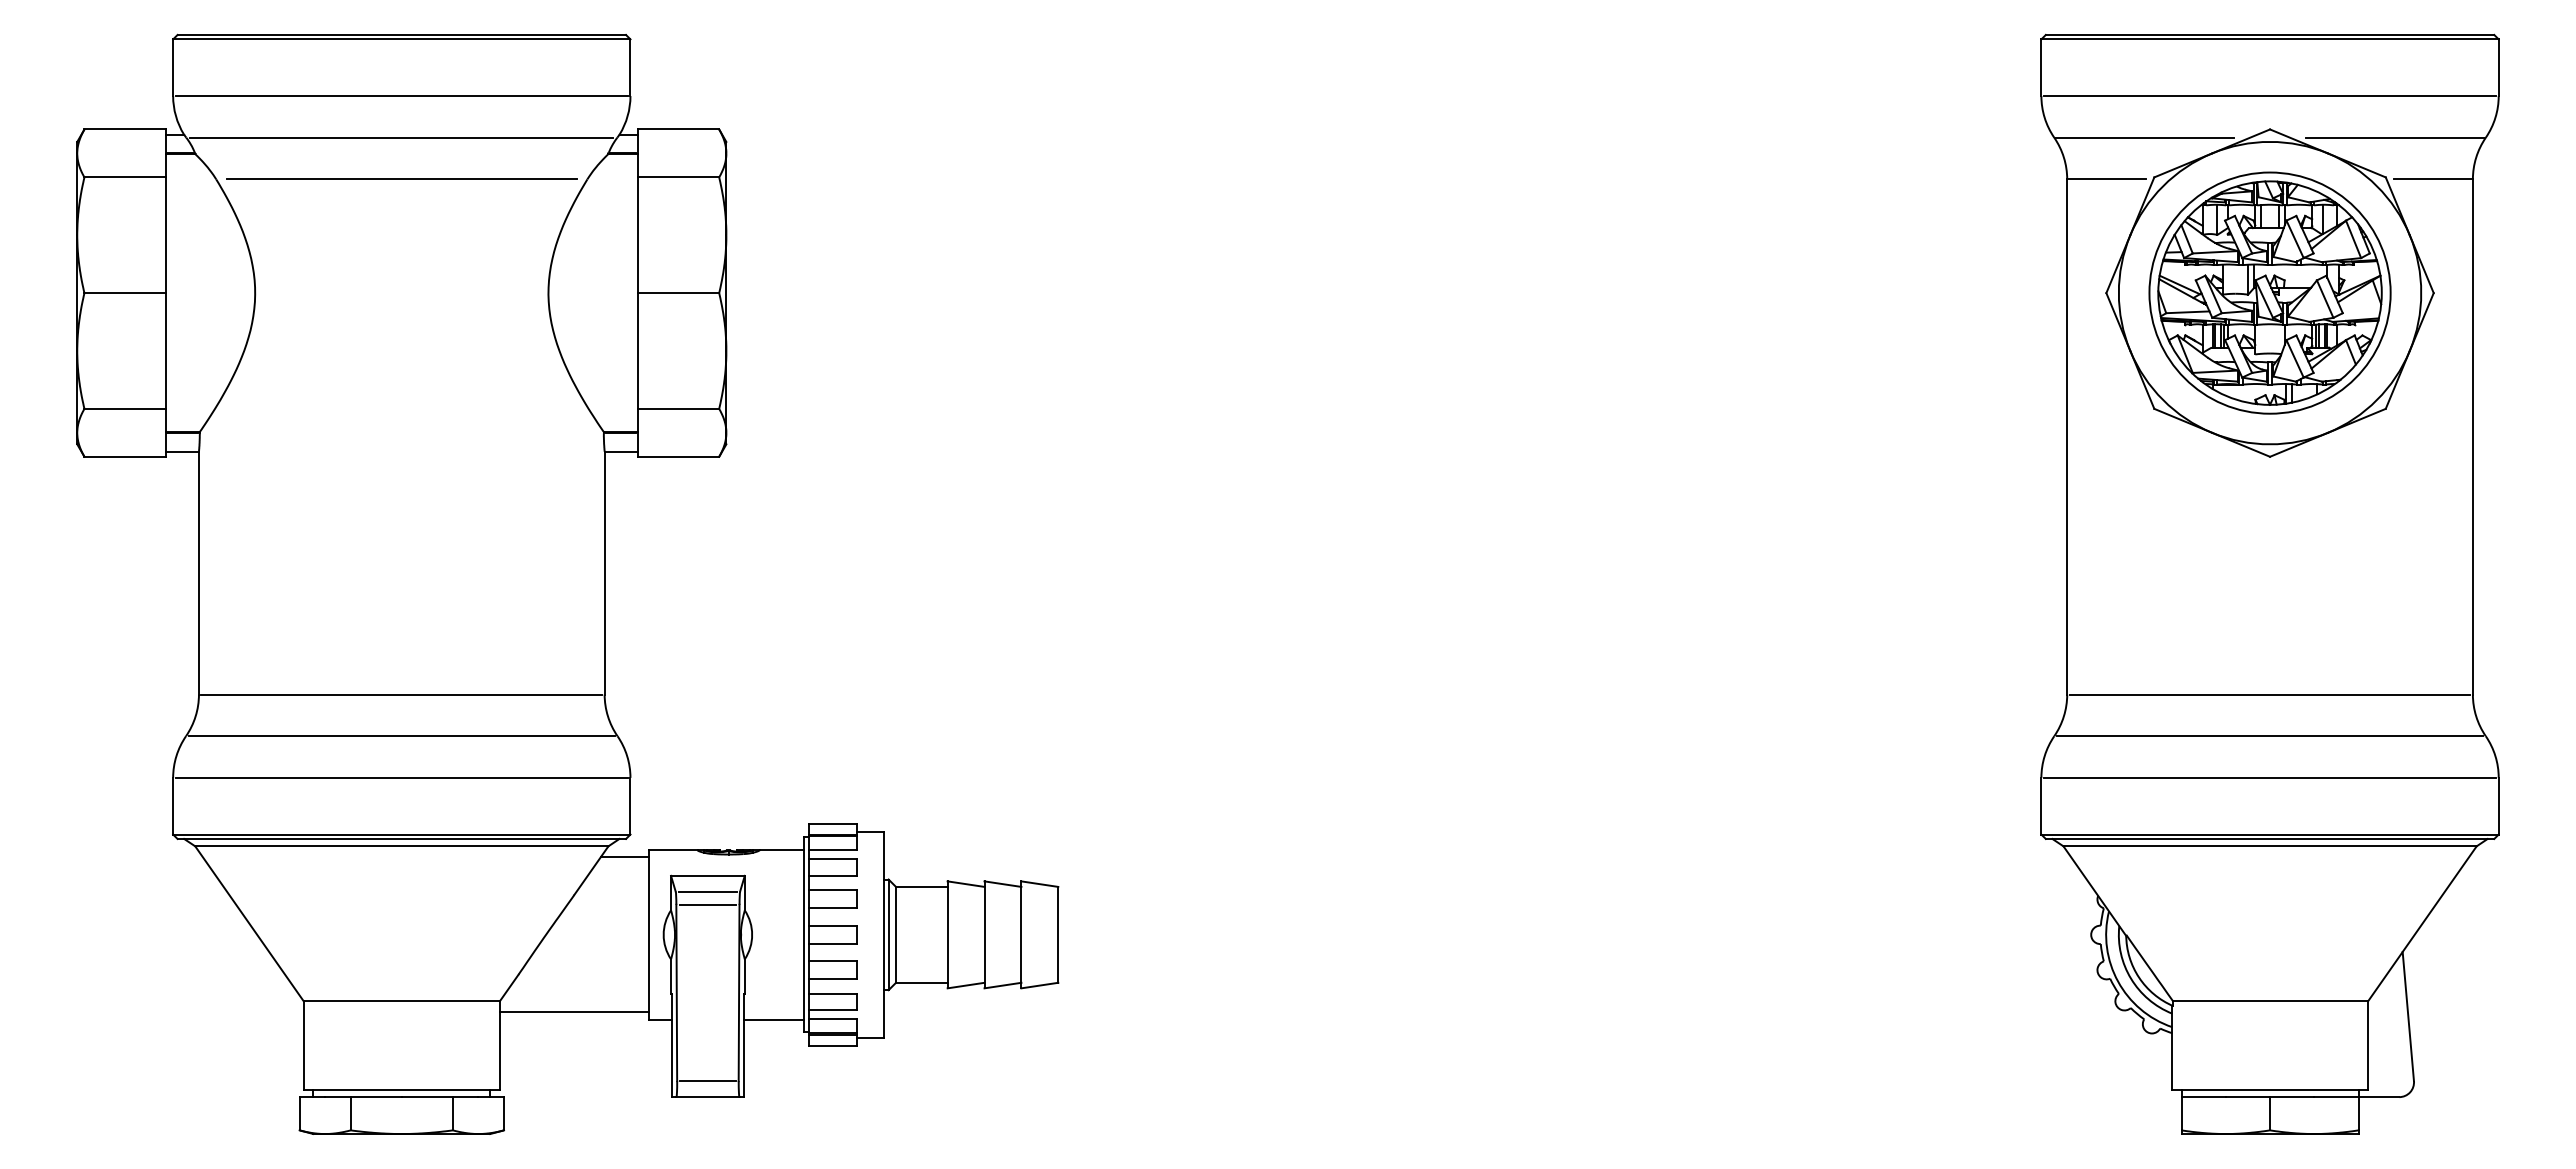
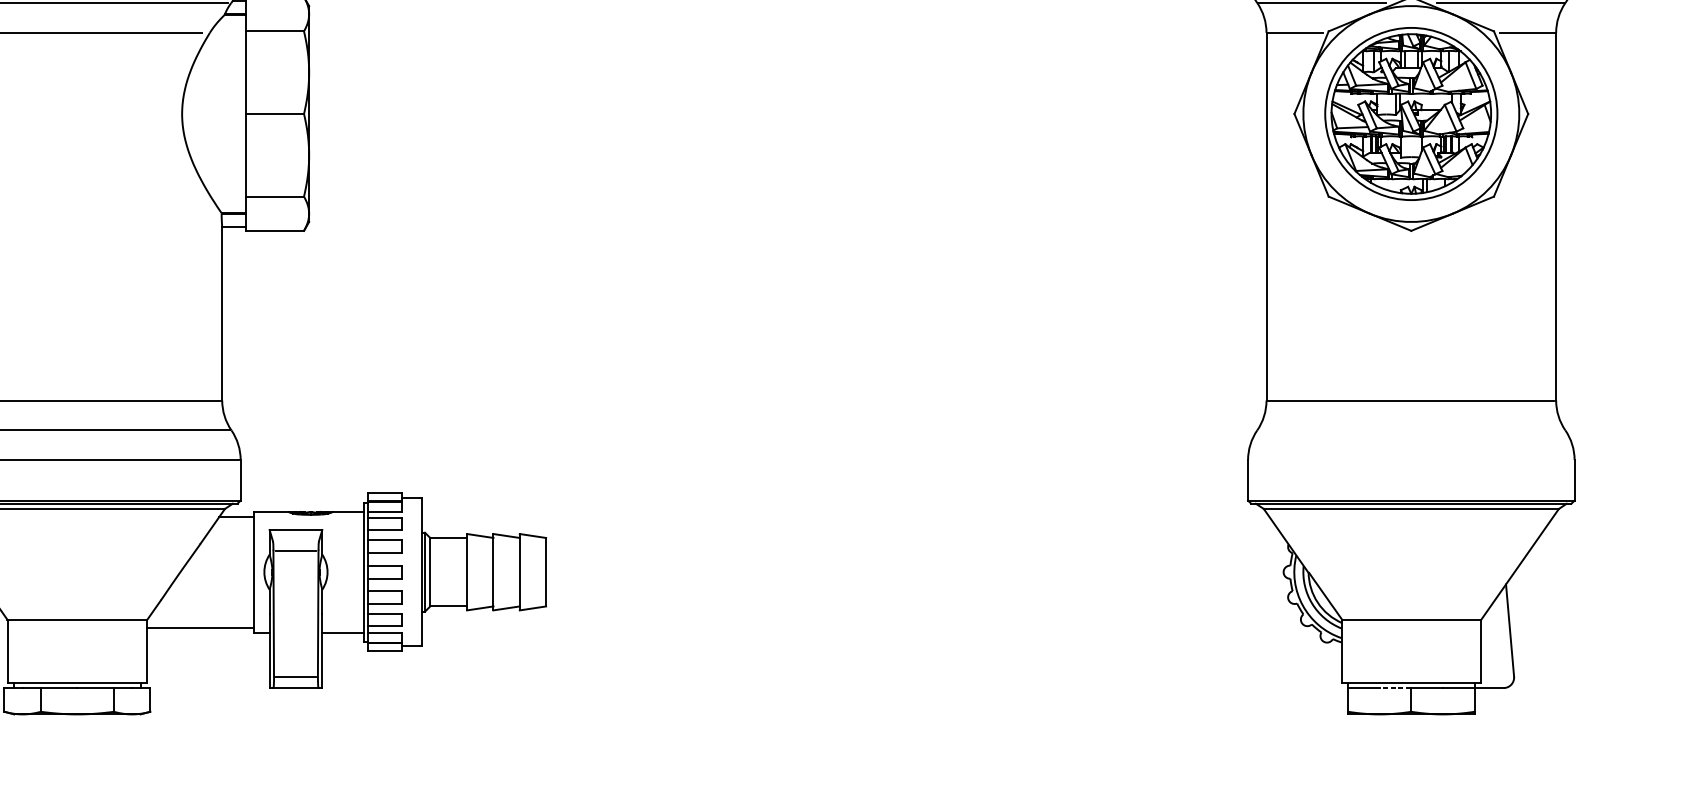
line: (2269, 736) -> (1410, 430), removed
line: (2269, 777) -> (1410, 459), removed
line: (707, 891) -> (295, 541), removed
line: (2247, 1097) -> (1395, 688), solid -> dashed

